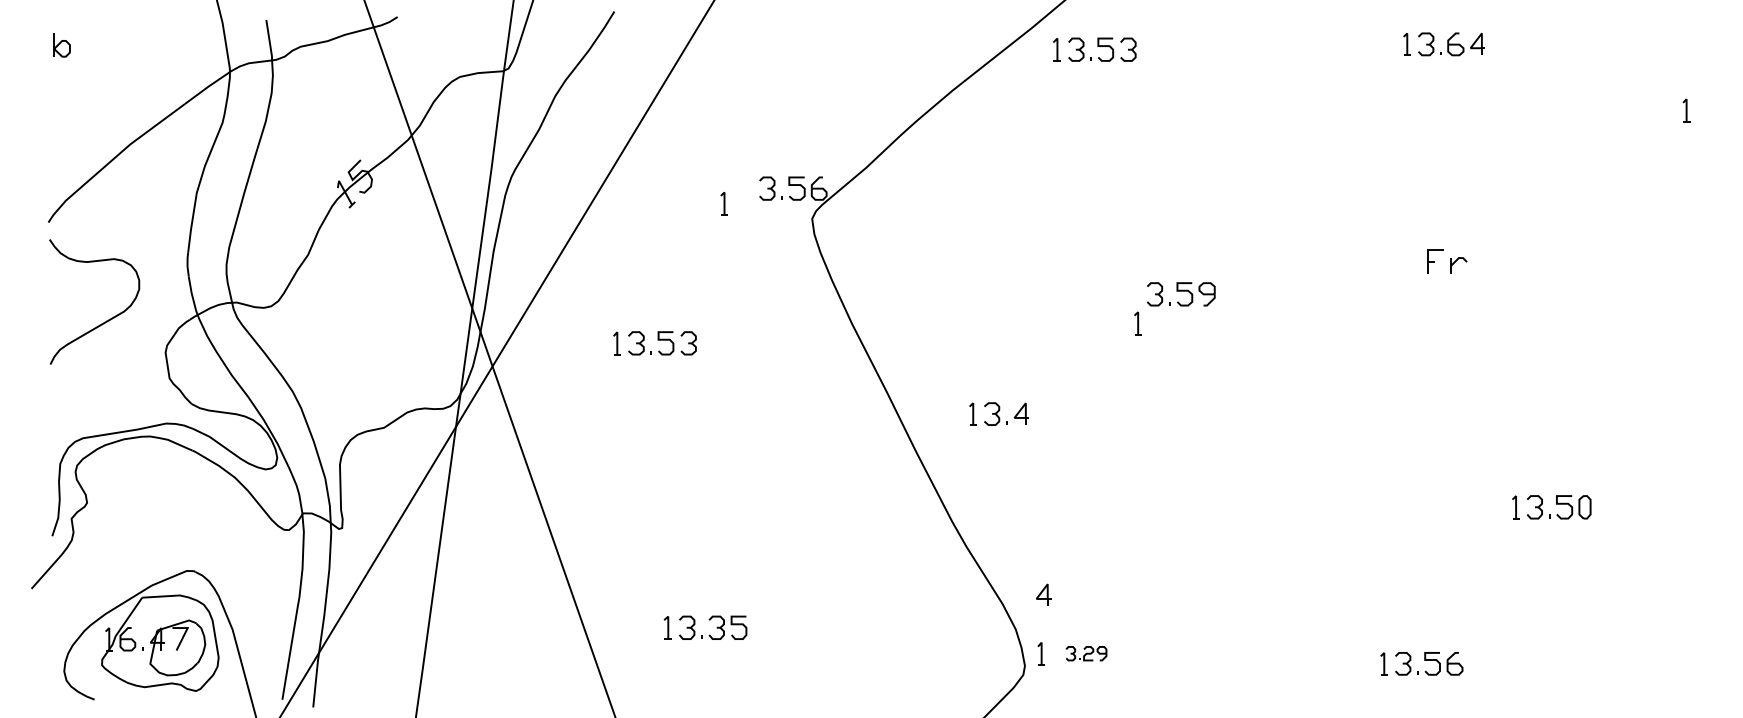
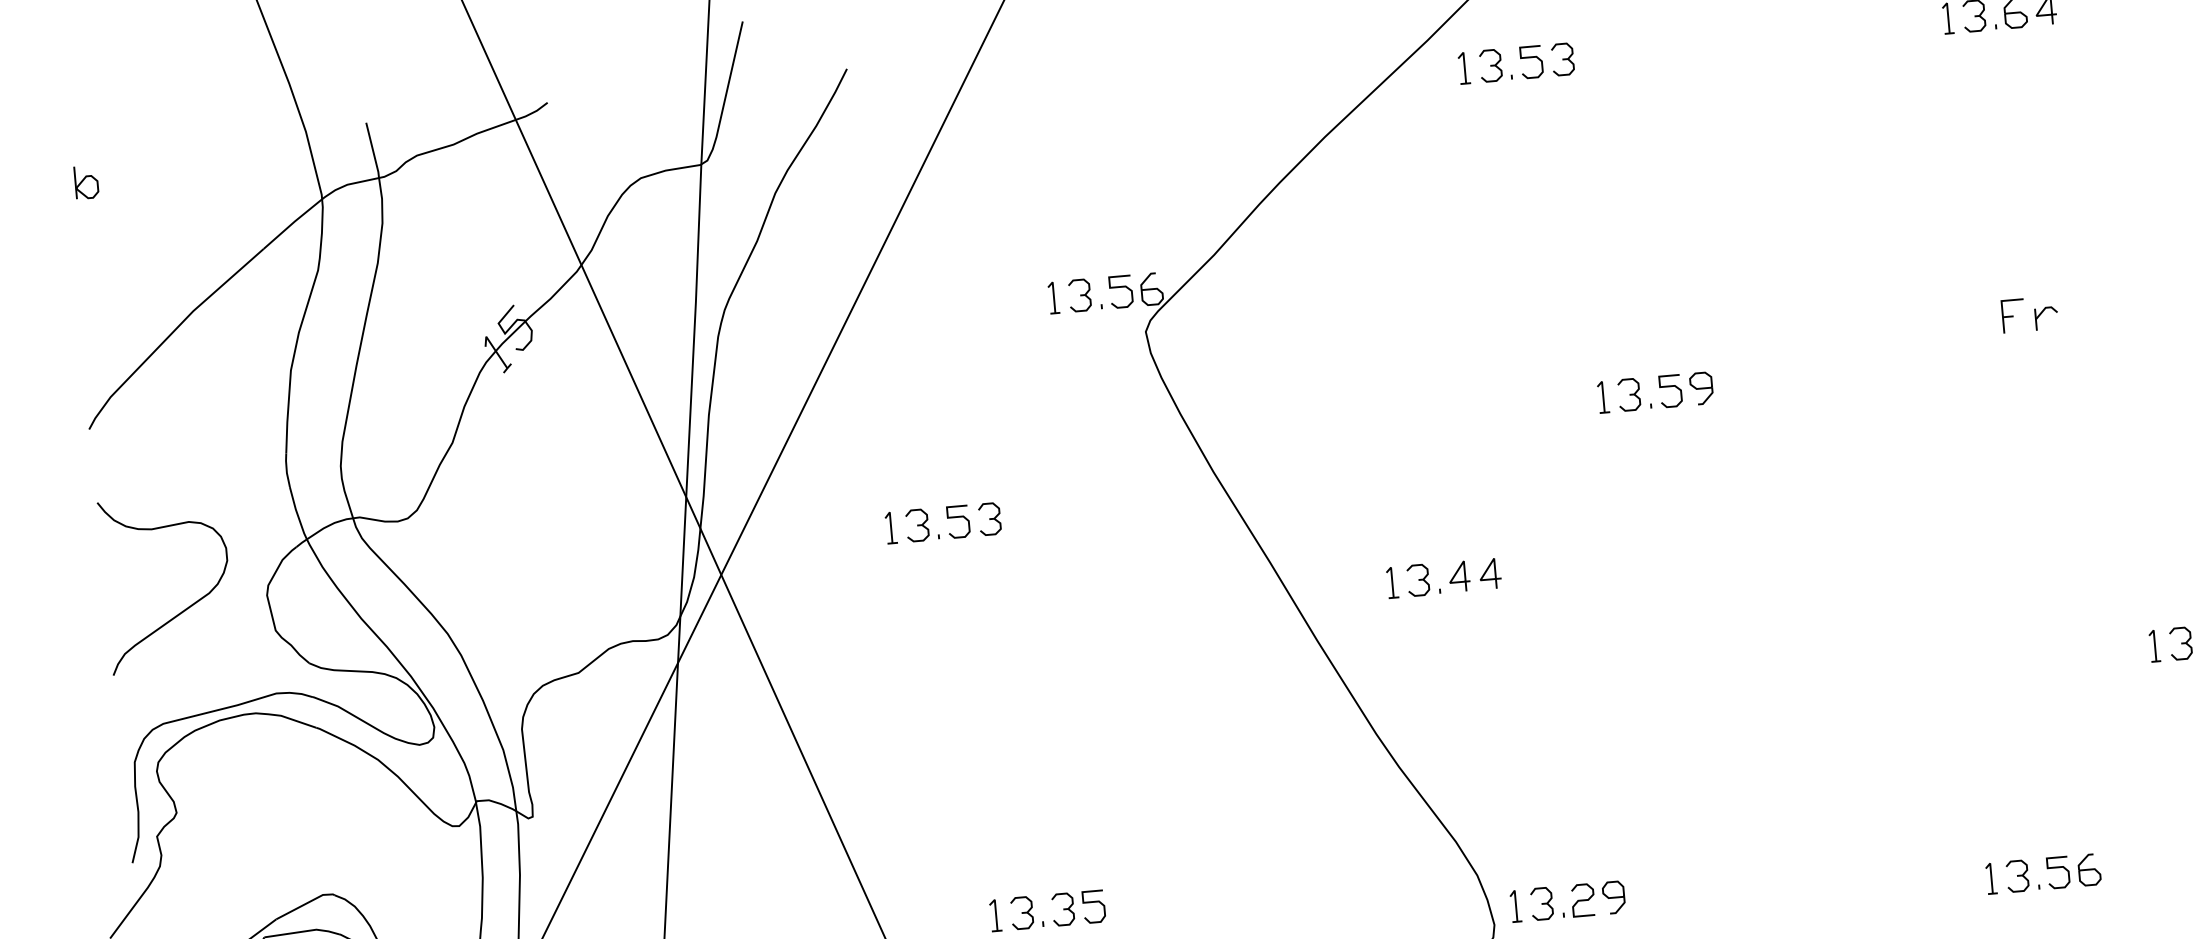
part: (723, 203) -> (1052, 297), moved
curve: (104, 321) -> (183, 609), moved
part: (1137, 323) -> (1602, 397), moved
part: (1043, 594) -> (1489, 573), moved
part: (1086, 653) -> (1578, 900), size x1.67

